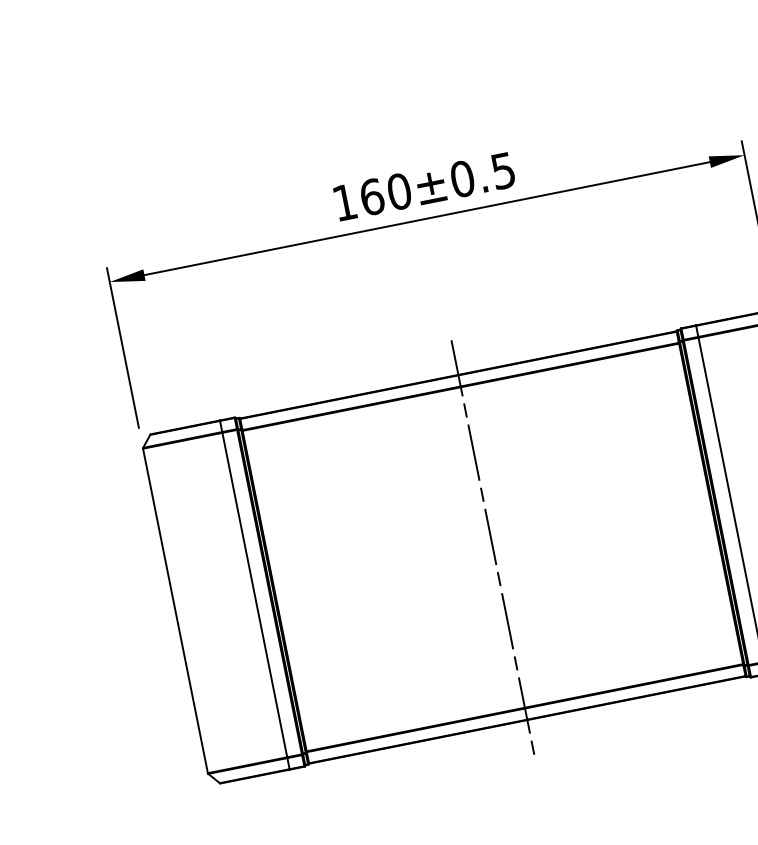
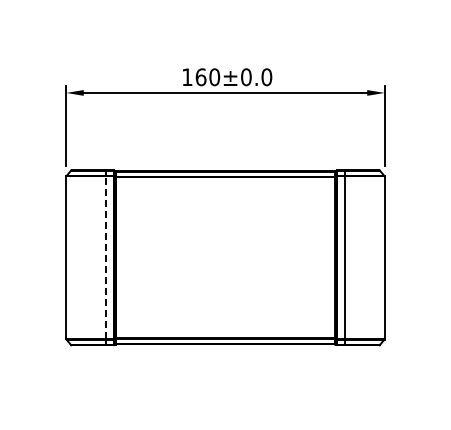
text: (502, 171) -> (266, 77), 160±0.5 -> 160±0.0
line: (492, 546) -> (225, 257), removed
line: (255, 594) -> (106, 257), solid -> dashed

